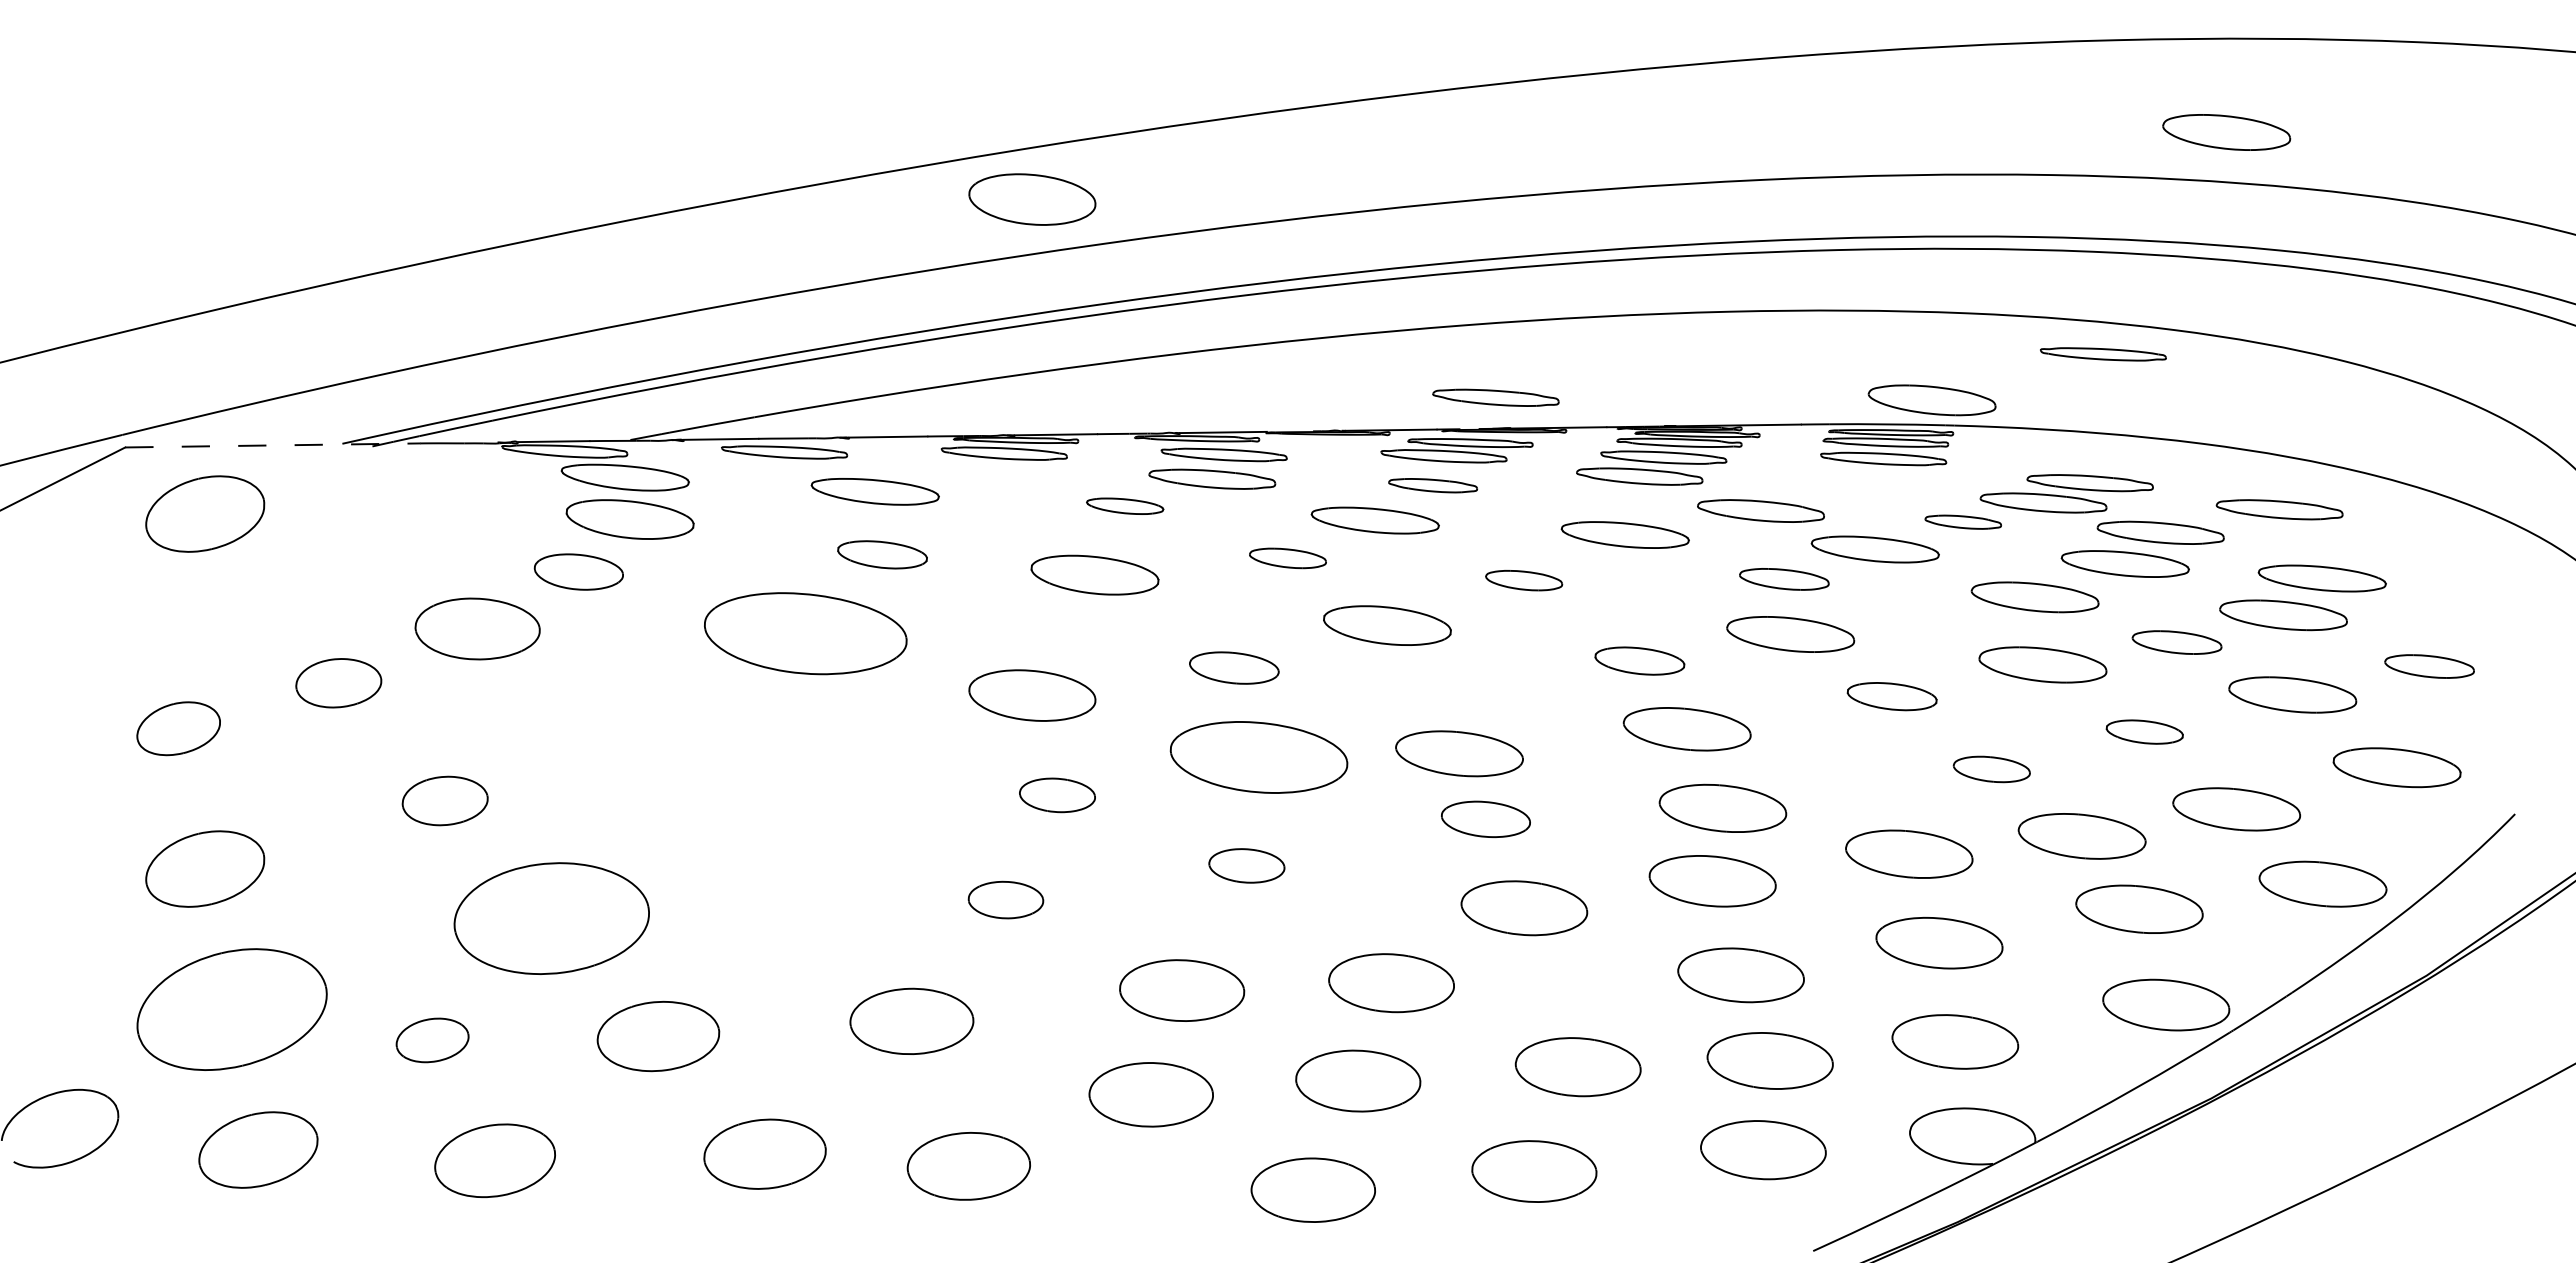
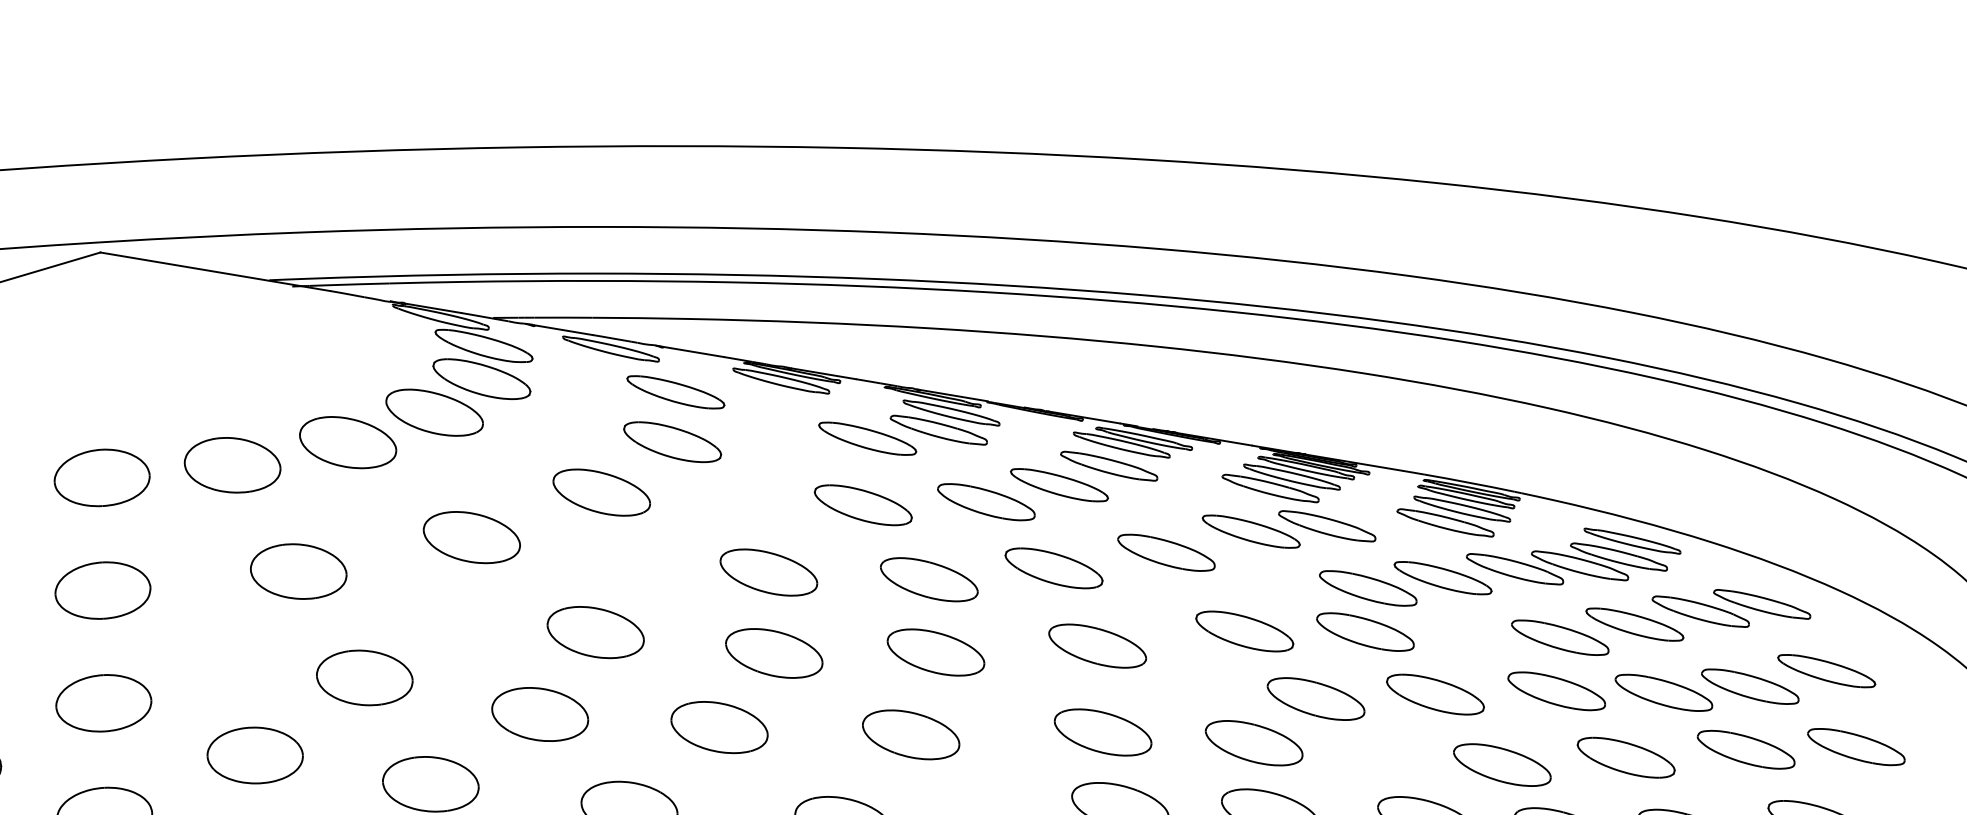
part: (2226, 132) -> (1774, 304), removed
part: (1032, 199) -> (838, 188), removed
part: (2103, 354) -> (1632, 541), moved
part: (1495, 397) -> (1445, 522), moved
part: (1931, 400) -> (1507, 470), removed
line: (273, 445) -> (215, 271), dashed -> solid
part: (1432, 485) -> (1108, 466), size x1.43
part: (1124, 506) -> (866, 439), size x1.67
part: (1760, 510) -> (1326, 525), moved
part: (205, 513) -> (153, 315), removed
part: (1963, 522) -> (1515, 569), size x1.67
part: (2160, 532) -> (1700, 611), moved
part: (882, 554) -> (672, 442), size x1.43
part: (1287, 558) -> (985, 502), size x1.67
part: (578, 571) -> (434, 412), size x1.43
part: (1094, 574) -> (862, 504), moved
part: (2321, 578) -> (1826, 671), moved
part: (1784, 579) -> (1368, 588), size x1.43
part: (1523, 580) -> (1165, 552), size x1.67
part: (805, 633) -> (601, 492), size x0.62
part: (2176, 642) -> (1663, 692), size x1.43
part: (1639, 660) -> (1244, 631), size x1.43
part: (2429, 666) -> (1856, 747), size x1.43
part: (1234, 667) -> (929, 579), size x1.43
part: (338, 682) -> (232, 464), size x1.43
part: (1891, 696) -> (1434, 694), size x1.43
part: (653, 719) -> (471, 537), added
part: (178, 728) -> (102, 477), size x1.43
part: (1686, 729) -> (1315, 699), moved
part: (2144, 731) -> (1626, 757), size x1.67
part: (1459, 753) -> (1097, 646), moved
part: (1259, 757) -> (936, 652), size x0.71
part: (1991, 769) -> (1502, 765), size x1.67
part: (1057, 795) -> (774, 653), size x1.67
part: (444, 800) -> (298, 571), size x1.43
part: (1722, 807) -> (1253, 742), moved
part: (829, 809) -> (595, 632), added
part: (1485, 819) -> (1102, 732), size x1.43
part: (1246, 865) -> (910, 734), size x1.67
part: (1005, 899) -> (719, 727), size x1.67
part: (551, 918) -> (364, 677), size x0.62
part: (778, 924) -> (539, 714), added
part: (231, 1009) -> (103, 703), size x0.62
part: (432, 1040) -> (255, 755), size x1.67

